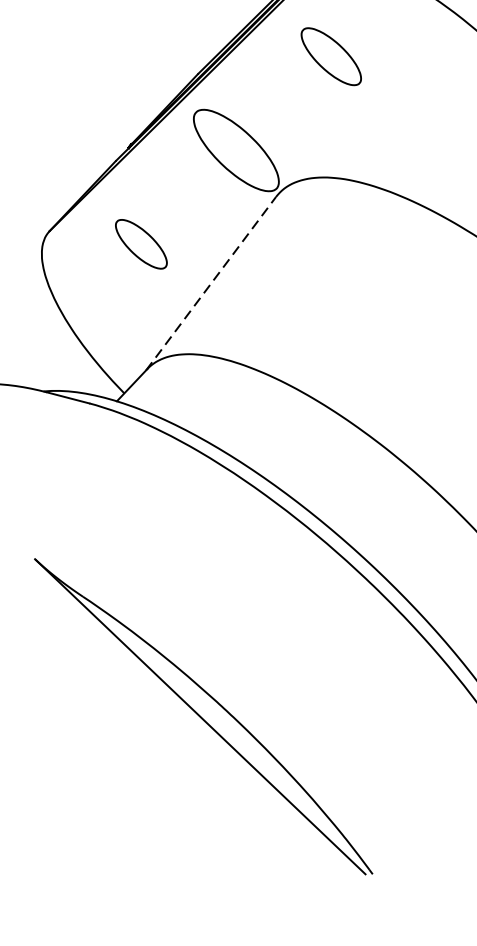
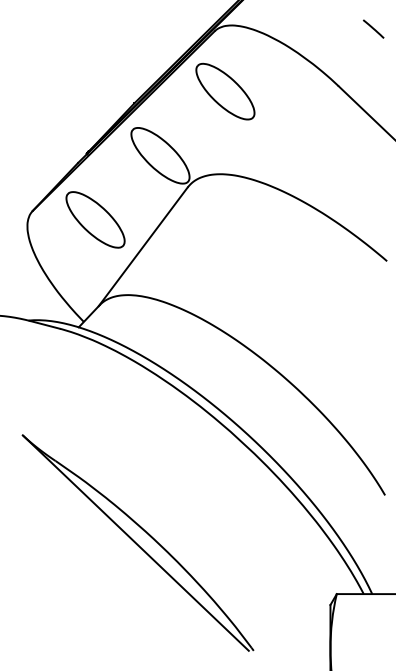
part: (331, 56) -> (225, 91), size x1.43
part: (141, 243) -> (95, 219), size x1.67
line: (211, 283) -> (143, 246), dashed -> solid

